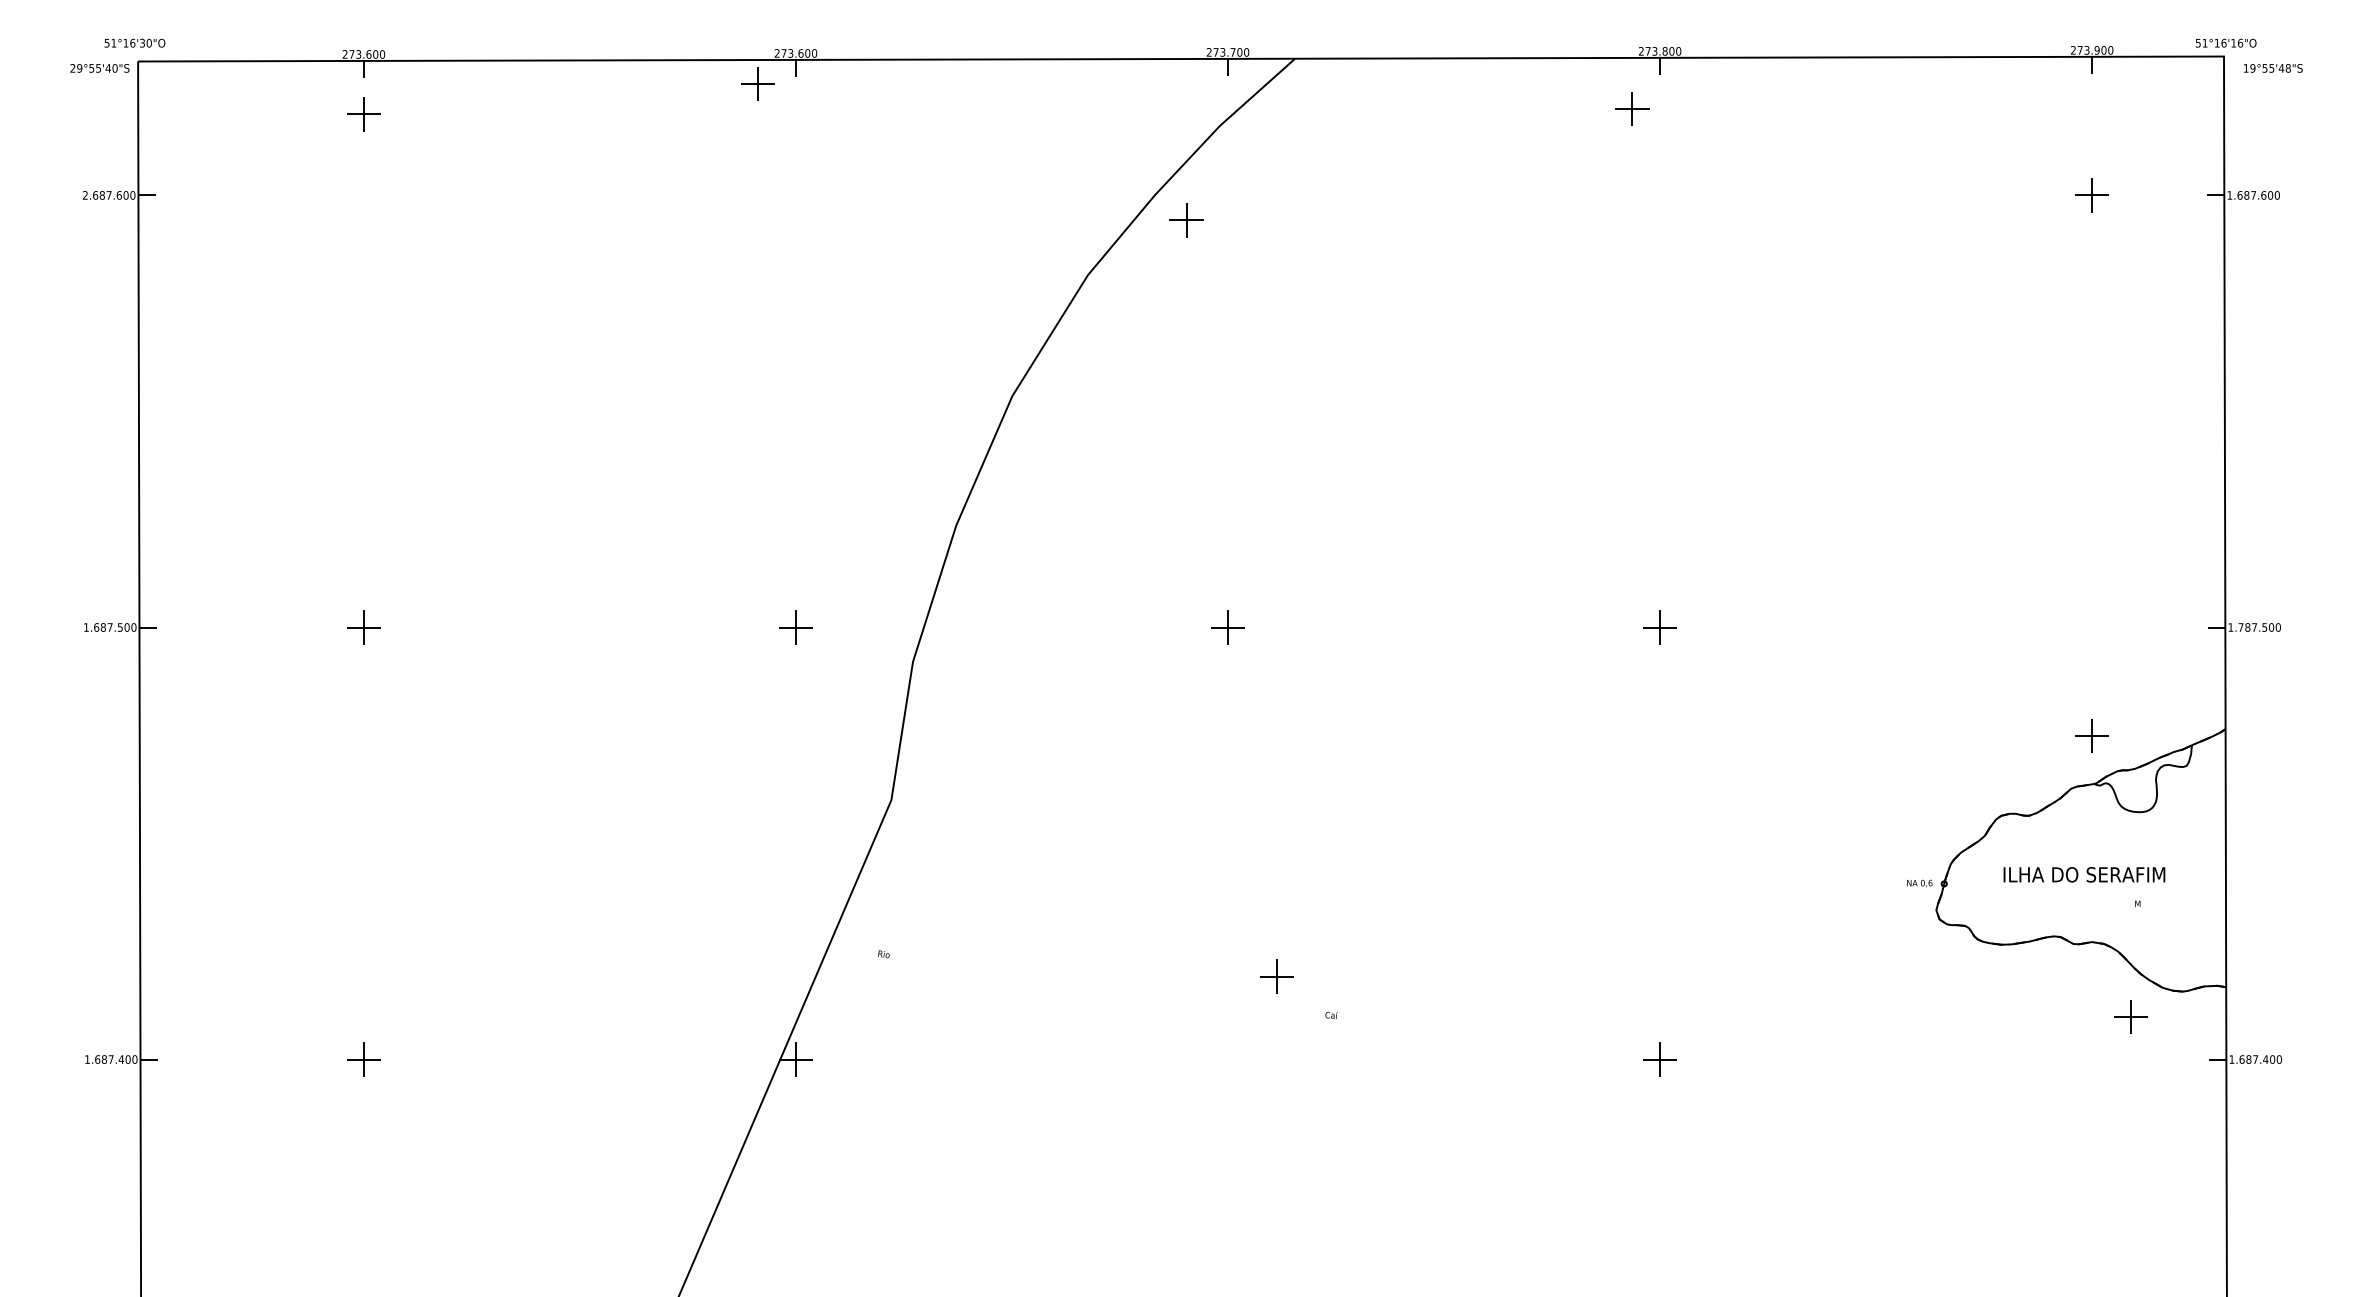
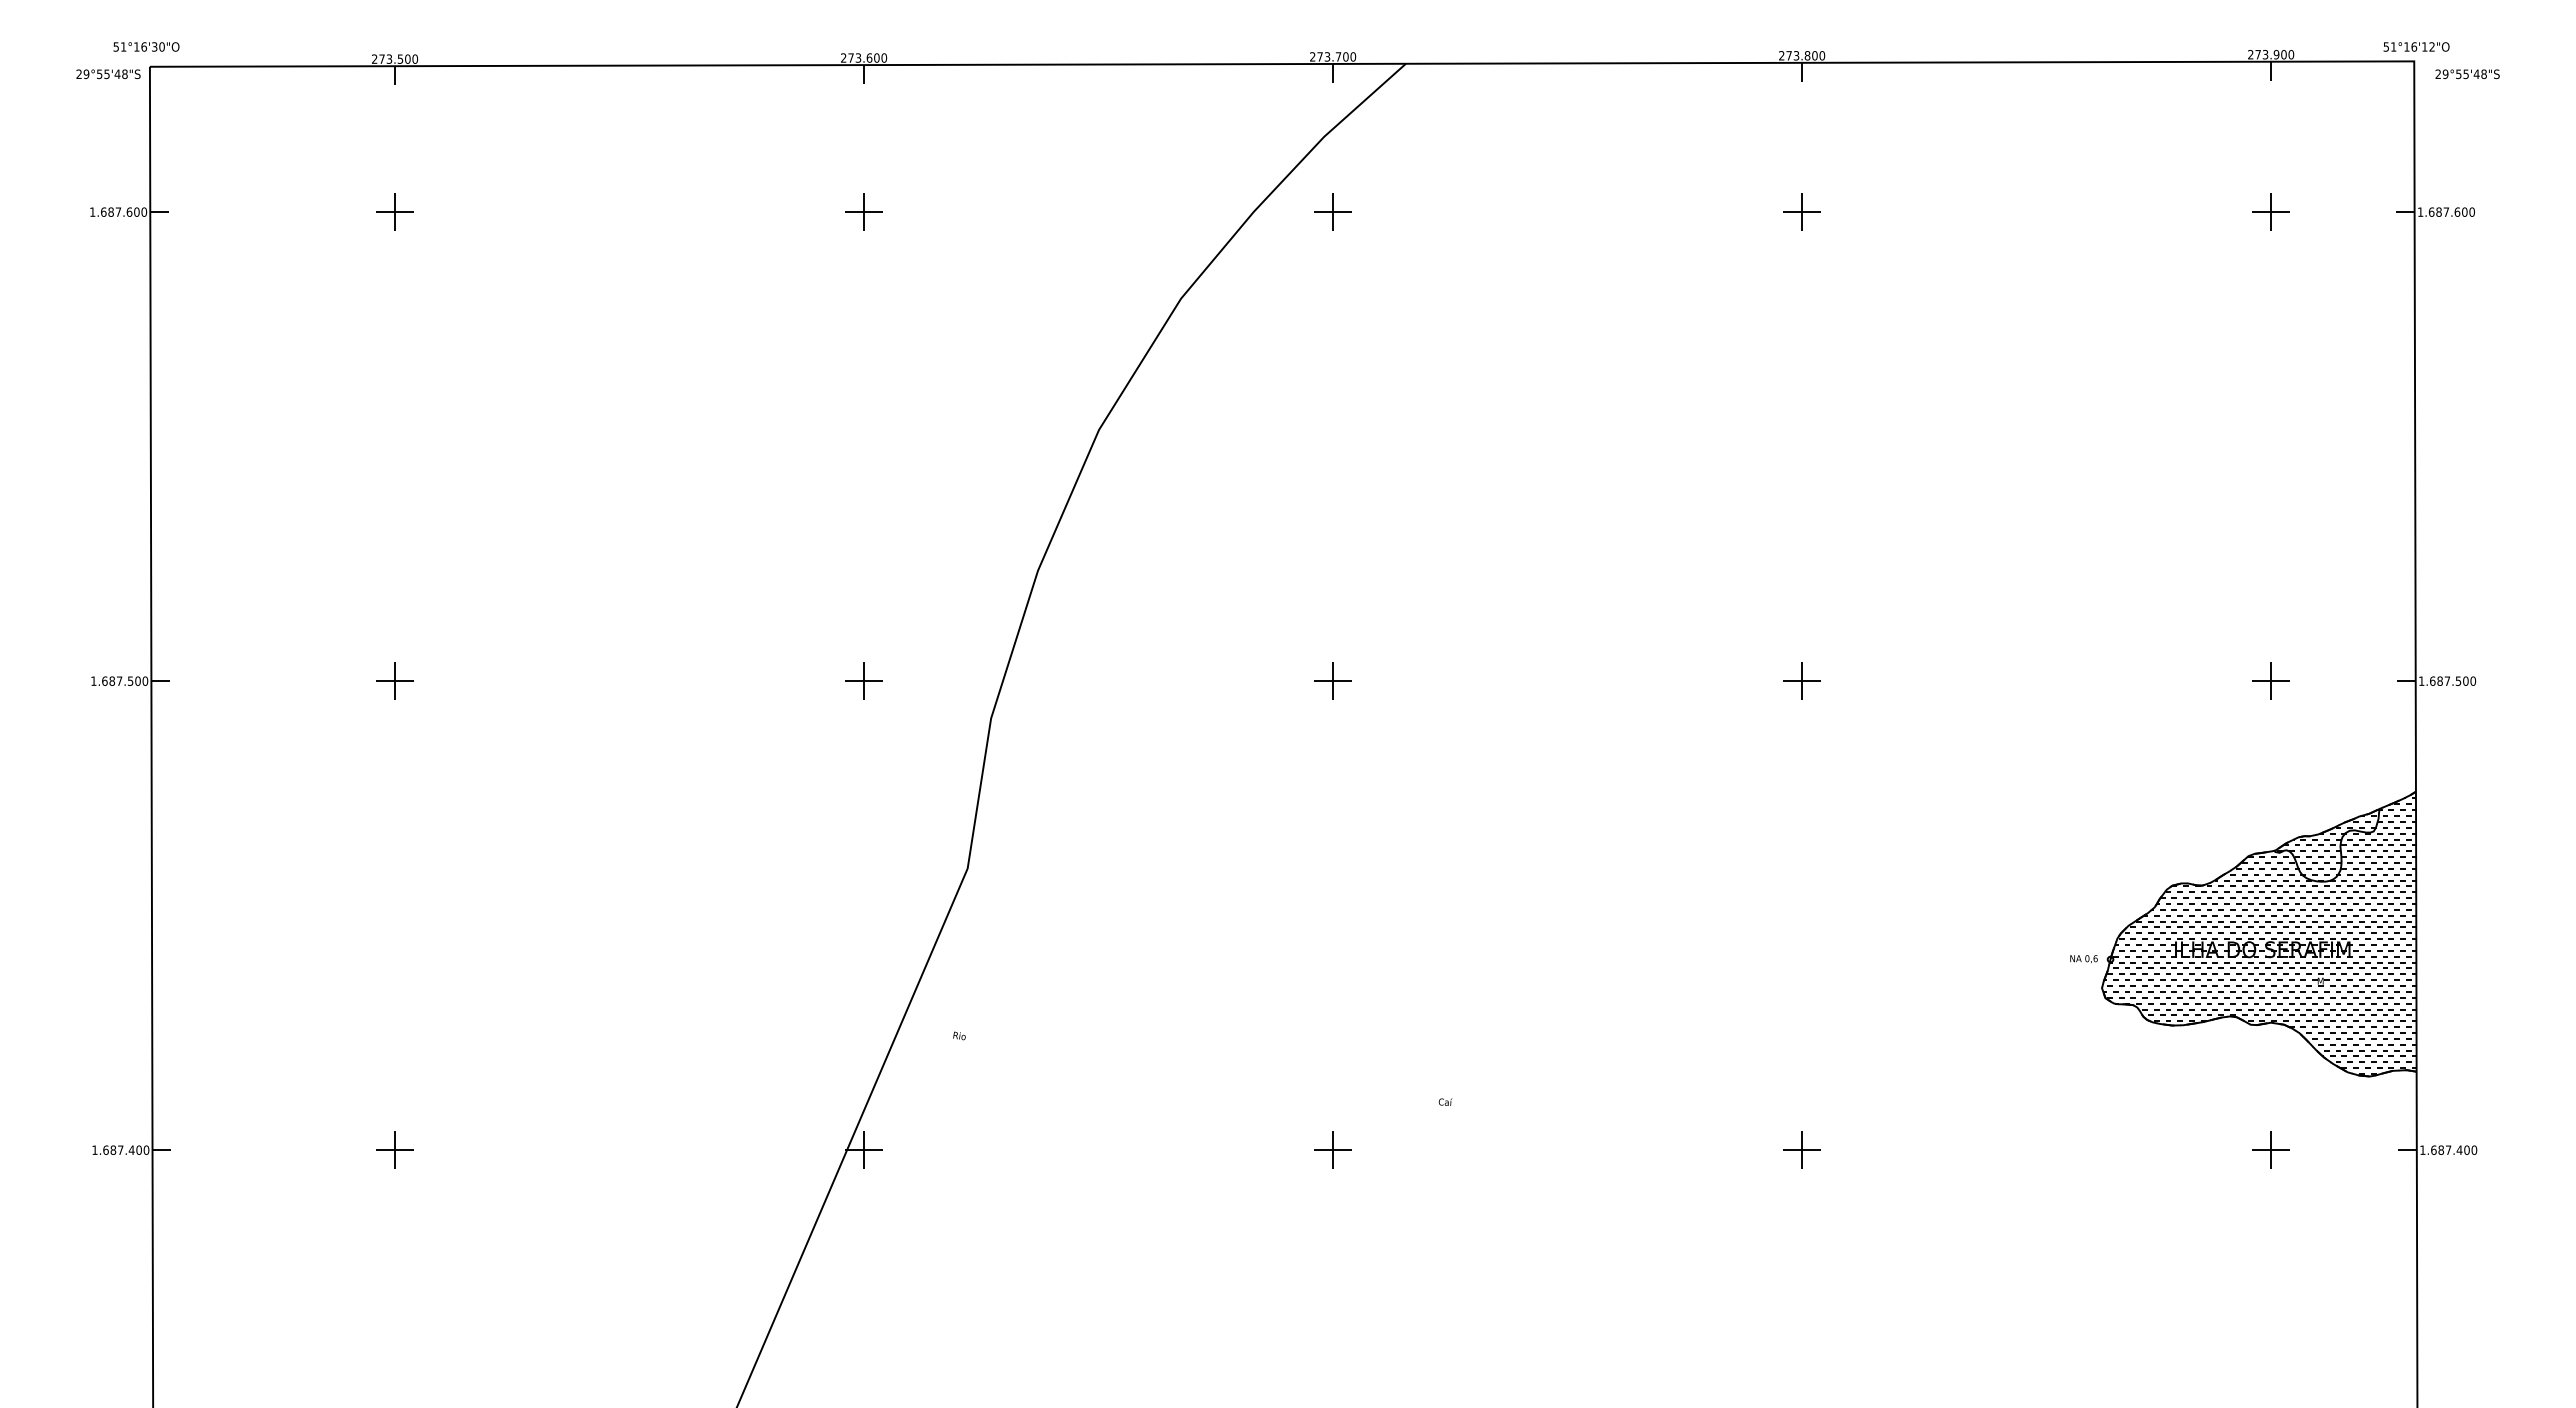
text: (2240, 42) -> (2432, 46), 51°16'16"O -> 51°16'12"O
text: (368, 53) -> (400, 58), 273.600 -> 273.500
text: (114, 67) -> (124, 73), 29°55'40"S -> 29°55'48"S
text: (2245, 67) -> (2437, 73), 19°55'48"S -> 29°55'48"S
part: (757, 83) -> (863, 211), moved
part: (1631, 108) -> (1801, 211), moved
part: (363, 113) -> (394, 211), moved
text: (85, 194) -> (92, 211), 2.687.600 -> 1.687.600
part: (1186, 219) -> (1332, 211), moved
text: (2240, 626) -> (2432, 680), 1.787.500 -> 1.687.500
part: (2091, 735) -> (2270, 680), moved
hatch: (2081, 862) -> (2259, 936), added
part: (1276, 975) -> (1332, 1149), moved
part: (2130, 1016) -> (2270, 1149), moved

